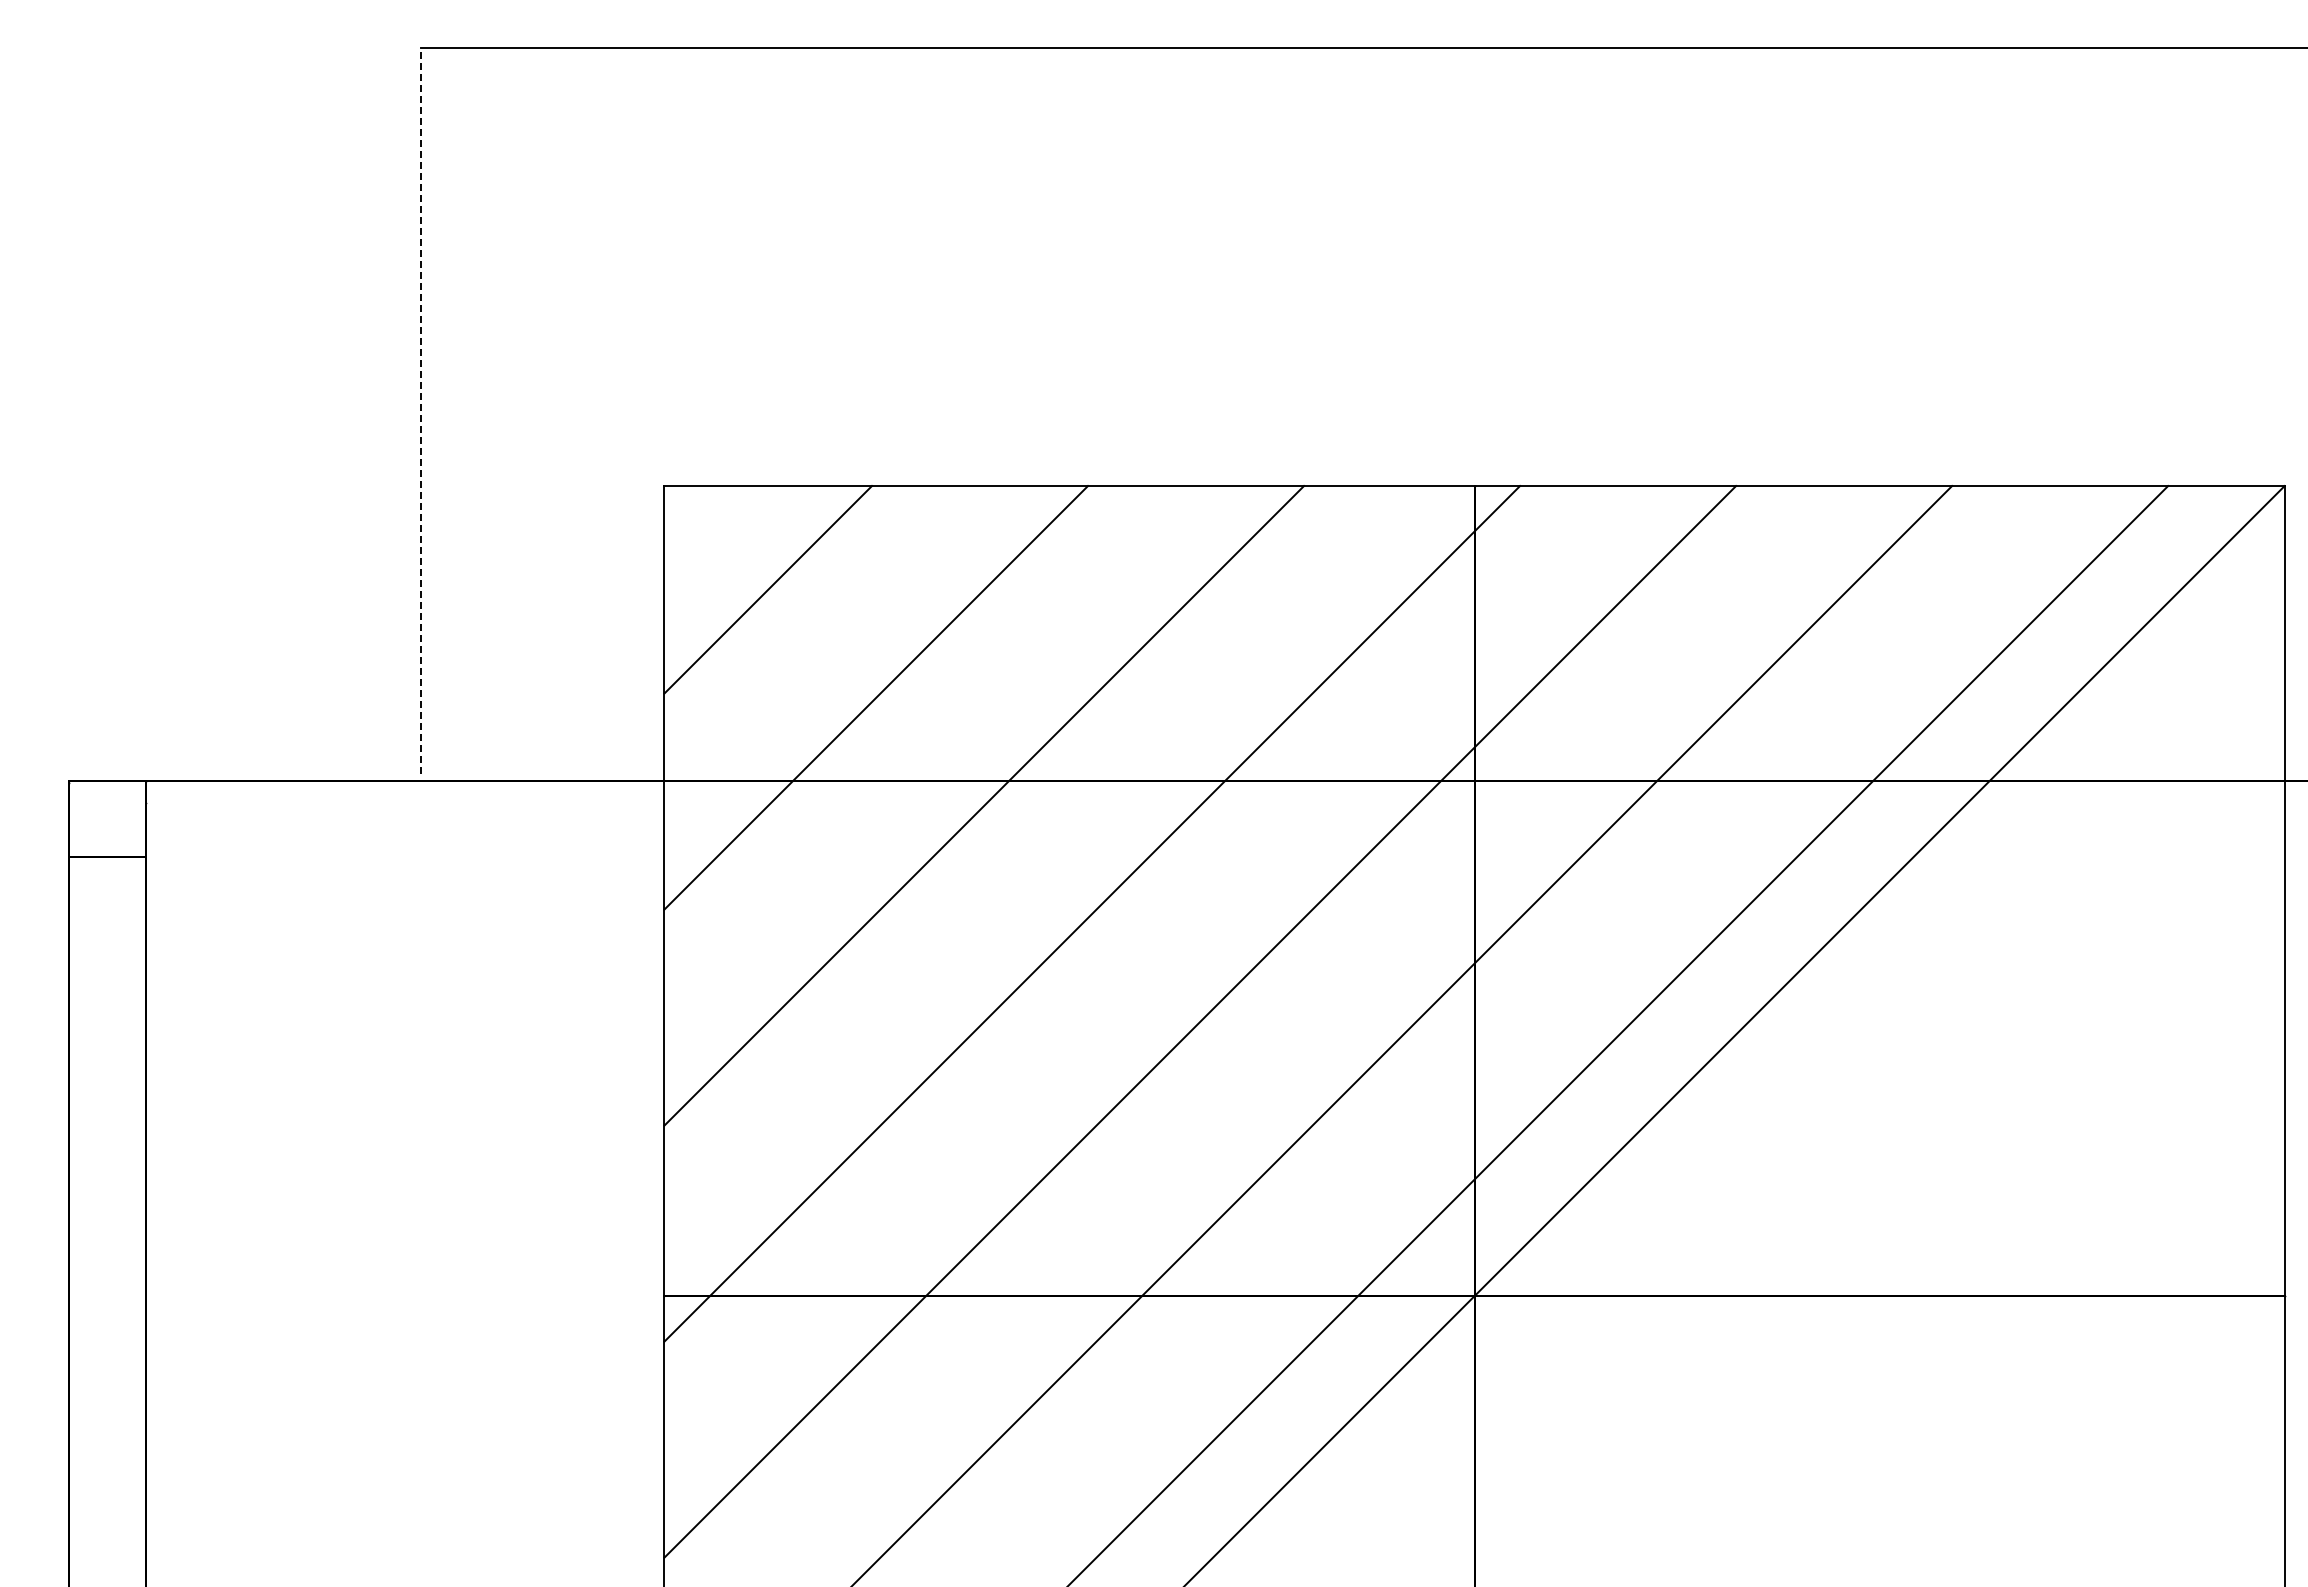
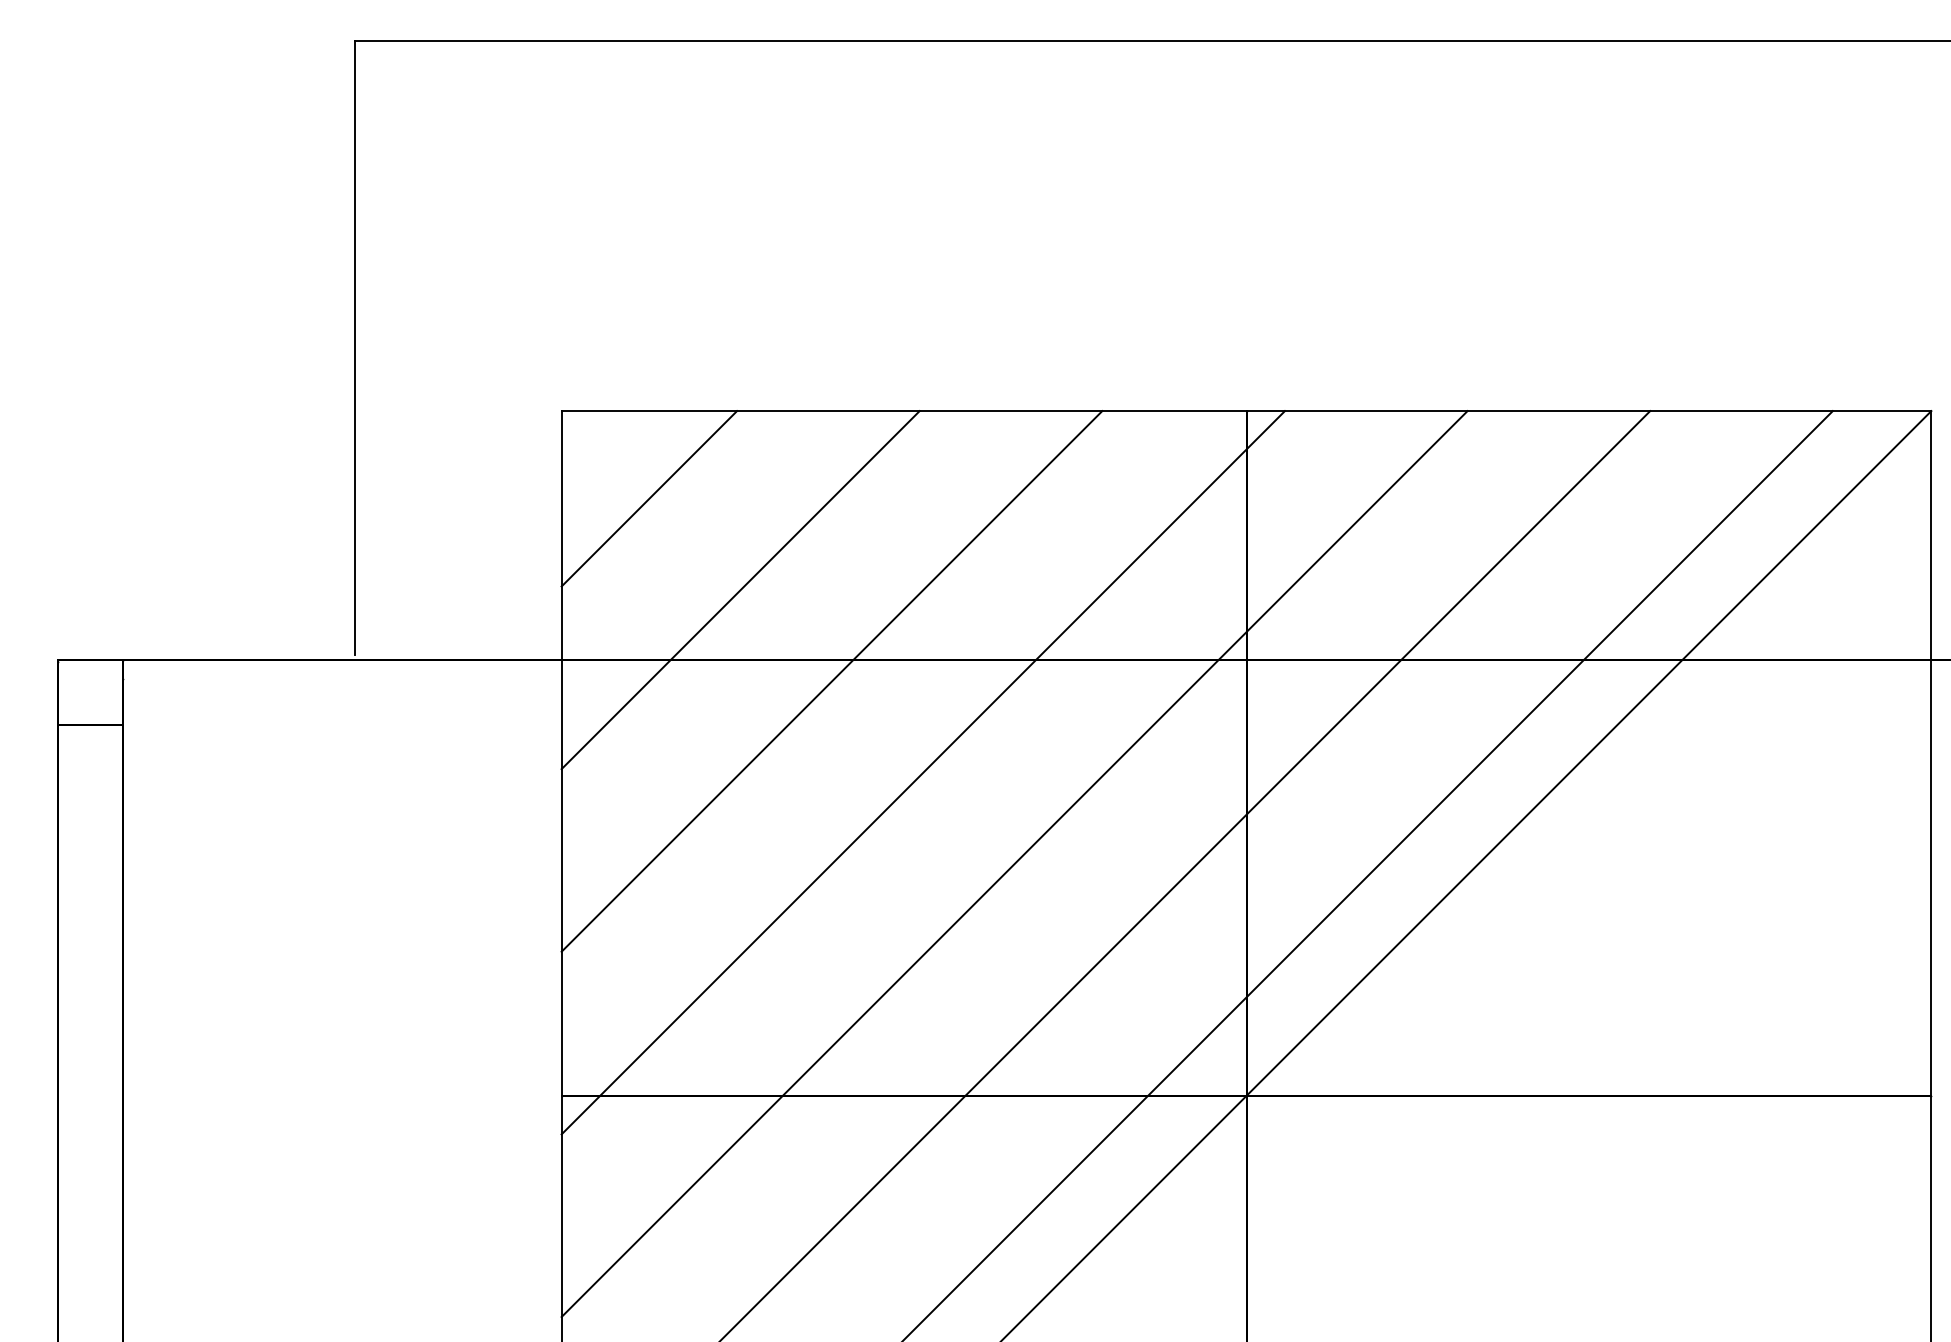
line: (420, 410) -> (355, 347), dashed -> solid

